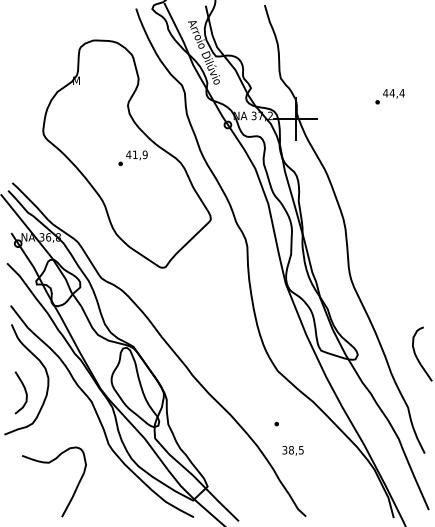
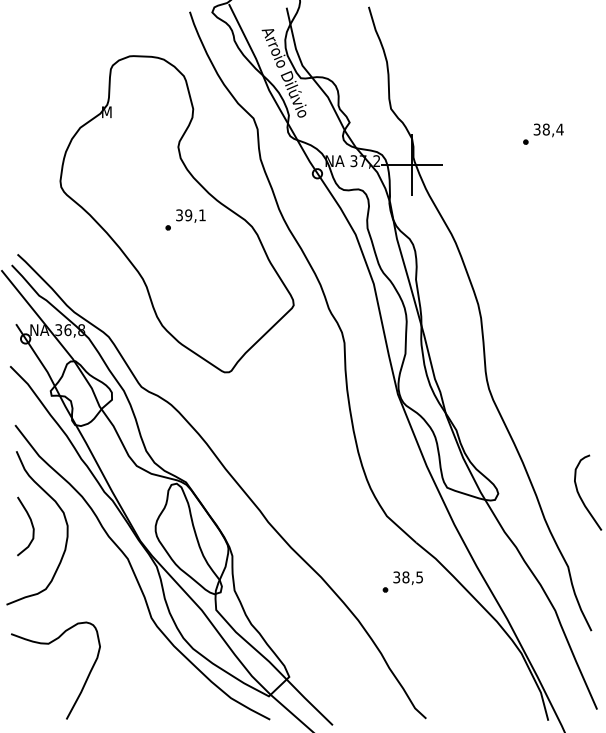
text: (388, 93) -> (541, 129), 44,4 -> 38,4
text: (136, 154) -> (190, 215), 41,9 -> 39,1
curve: (25, 392) -> (31, 525), moved
text: (292, 450) -> (407, 577), moved
curve: (49, 463) -> (49, 644), moved

